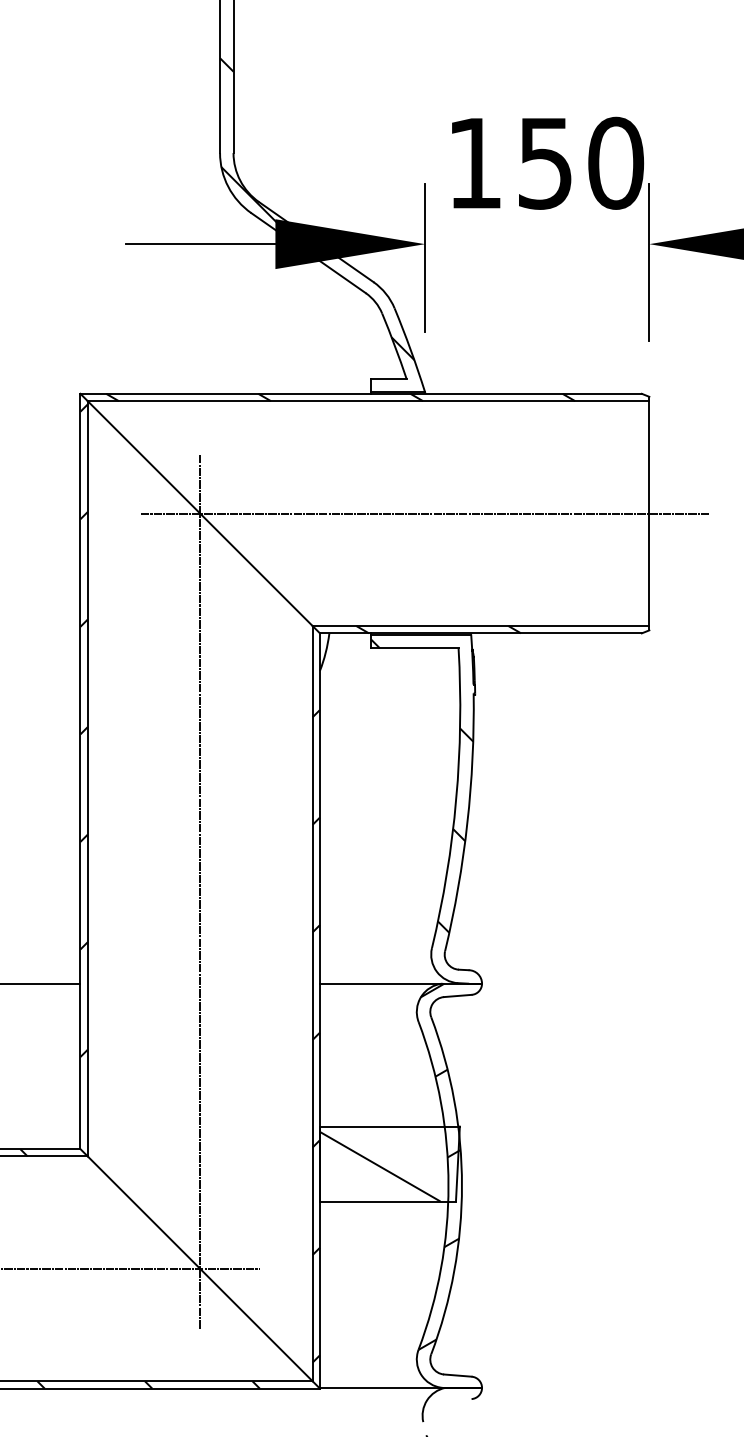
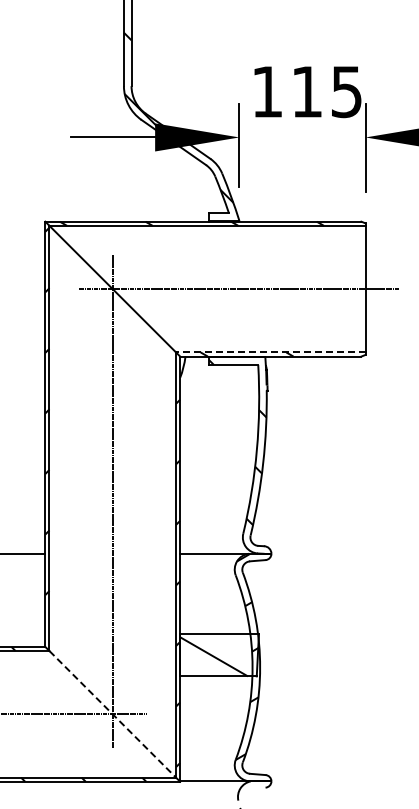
text: (581, 162) -> (327, 91), 150 -> 115
line: (480, 626) -> (270, 352), solid -> dashed
line: (199, 1269) -> (112, 714), solid -> dashed

